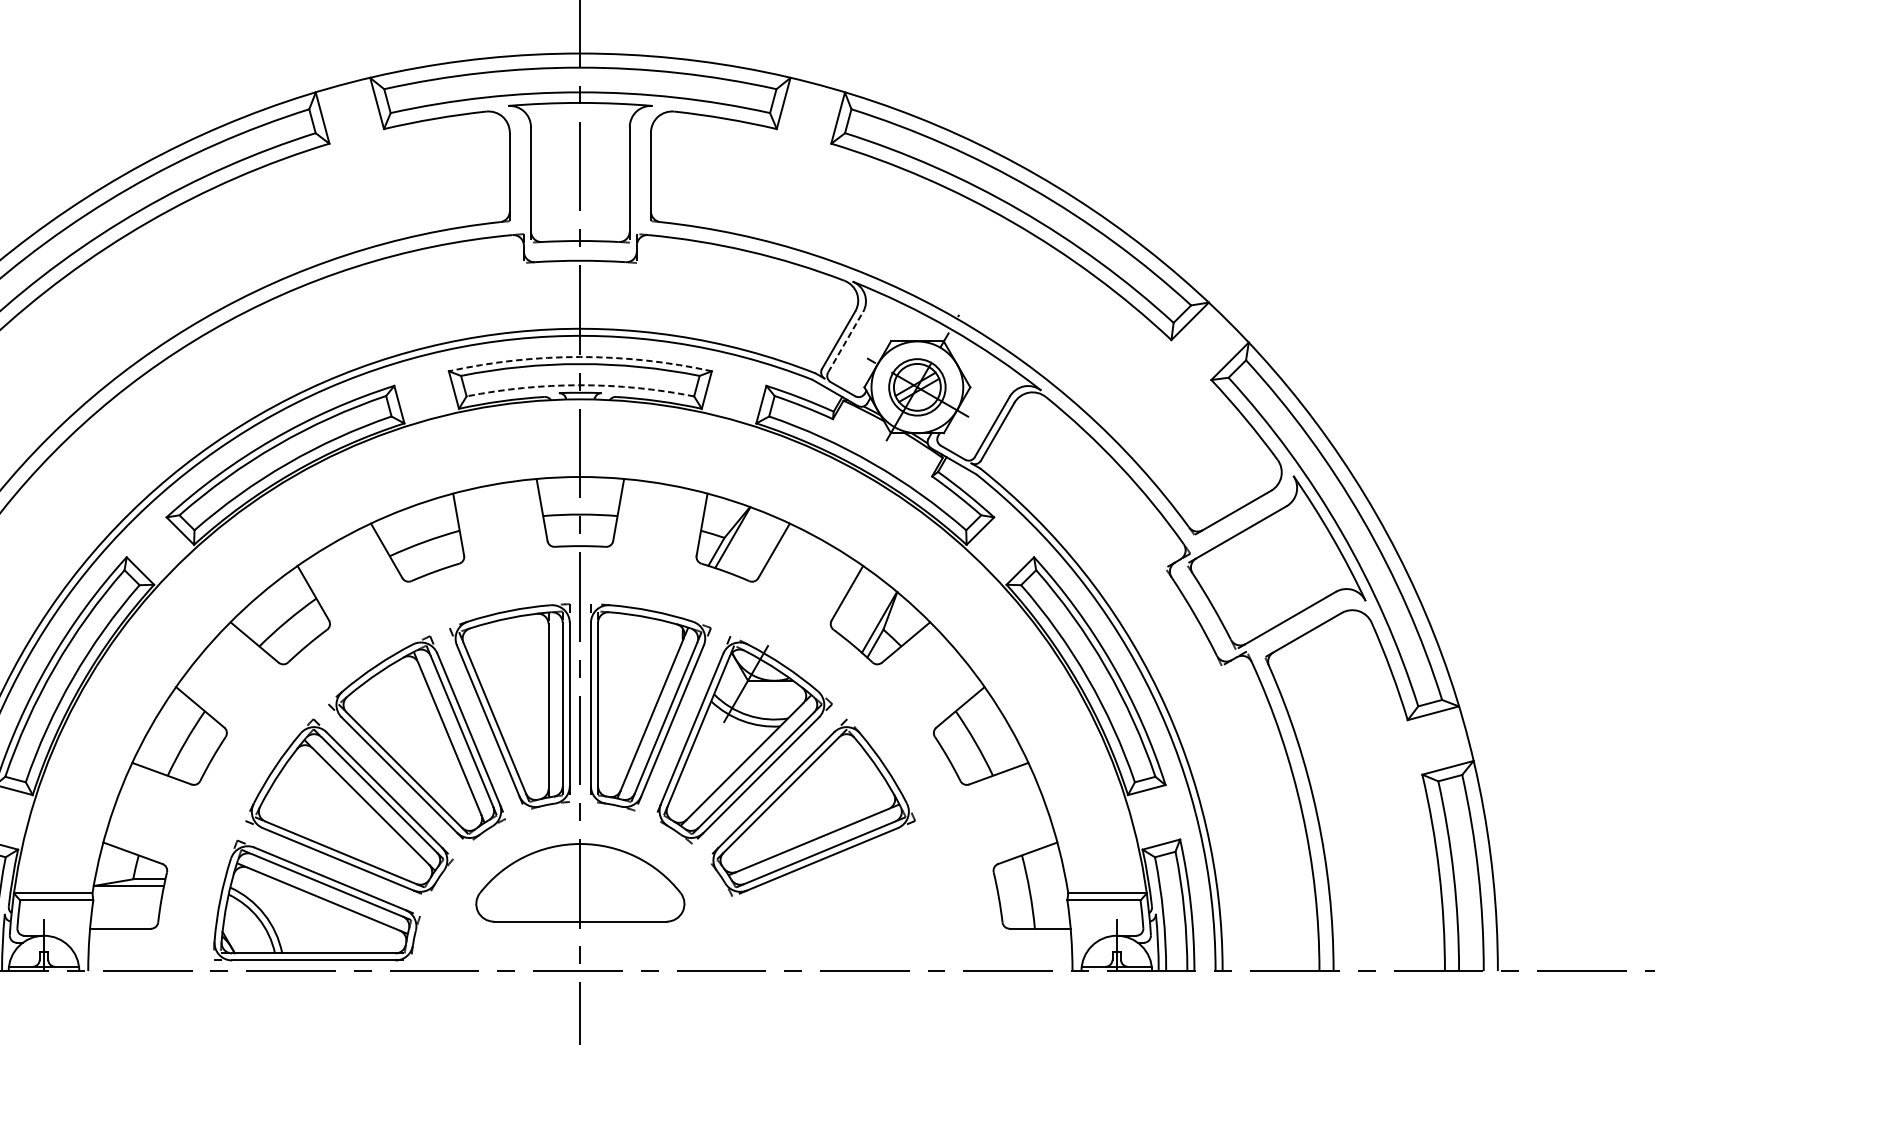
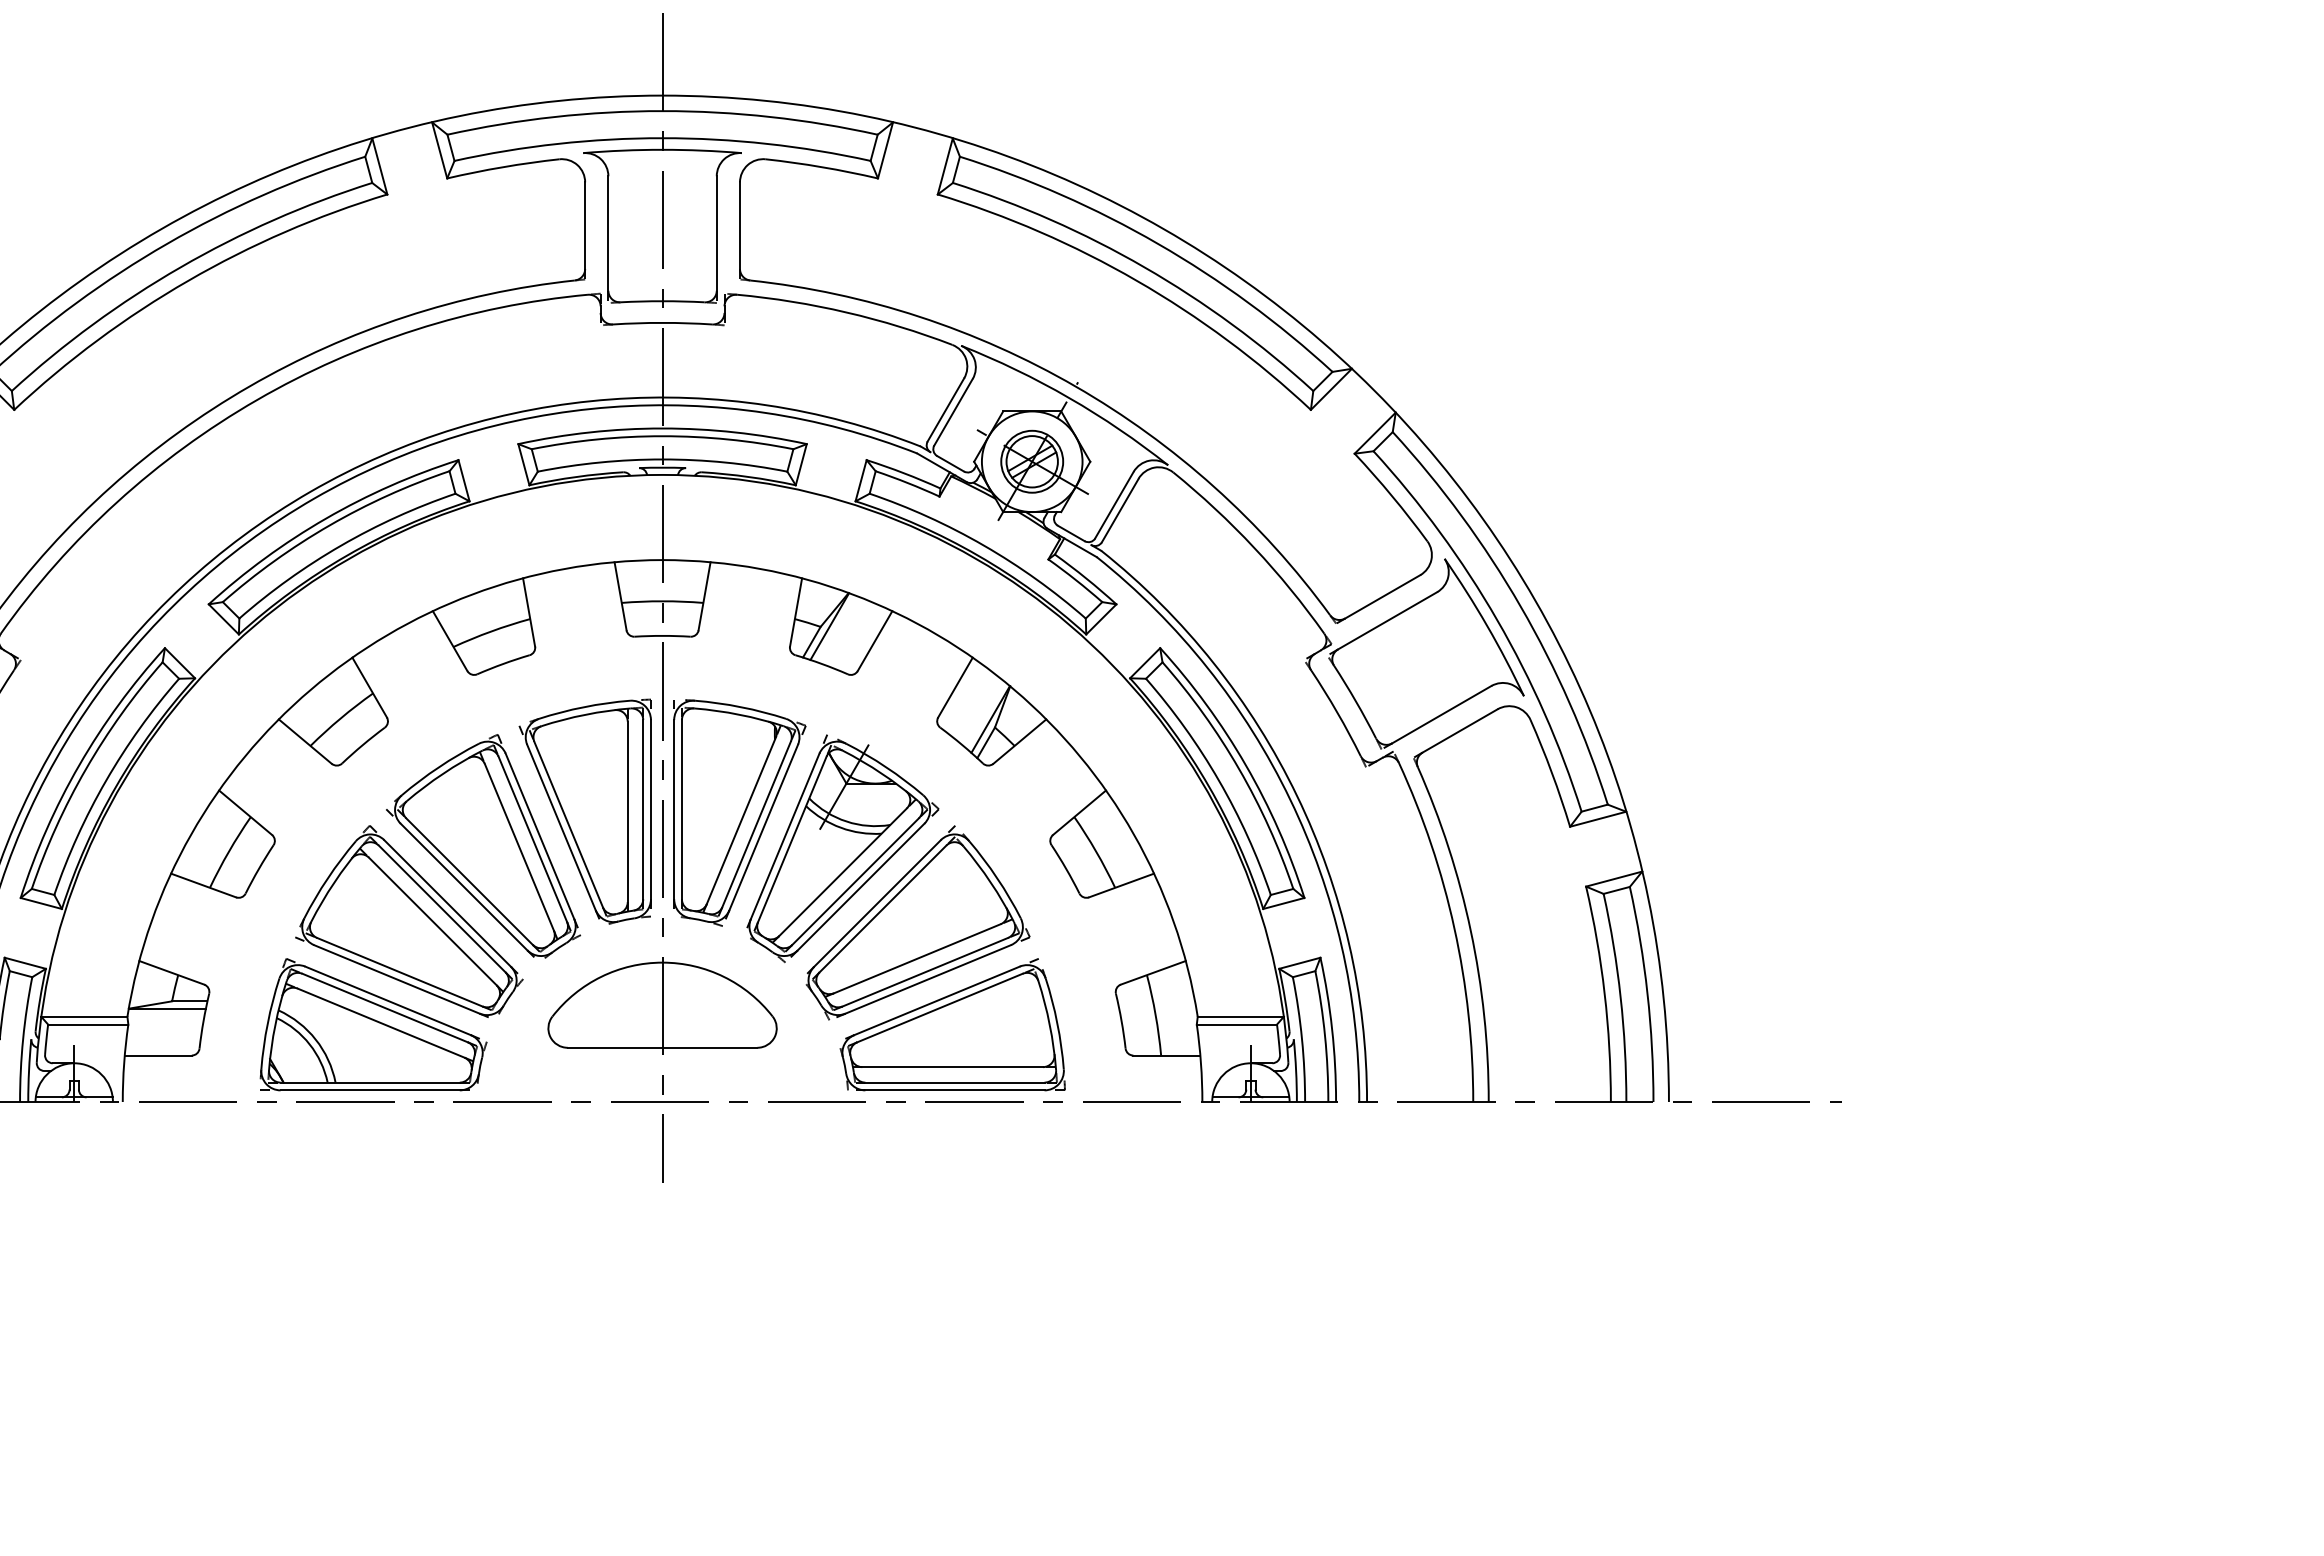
line: (845, 341) -> (953, 411), dashed -> solid
arc: (580, 357) -> (662, 428), dashed -> solid
arc: (580, 385) -> (662, 459), dashed -> solid
part: (844, 900) -> (952, 1024), added

